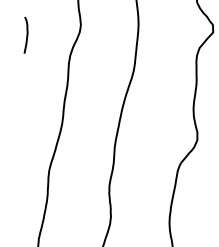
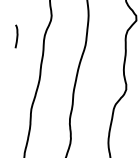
curve: (25, 35) -> (16, 36), moved

